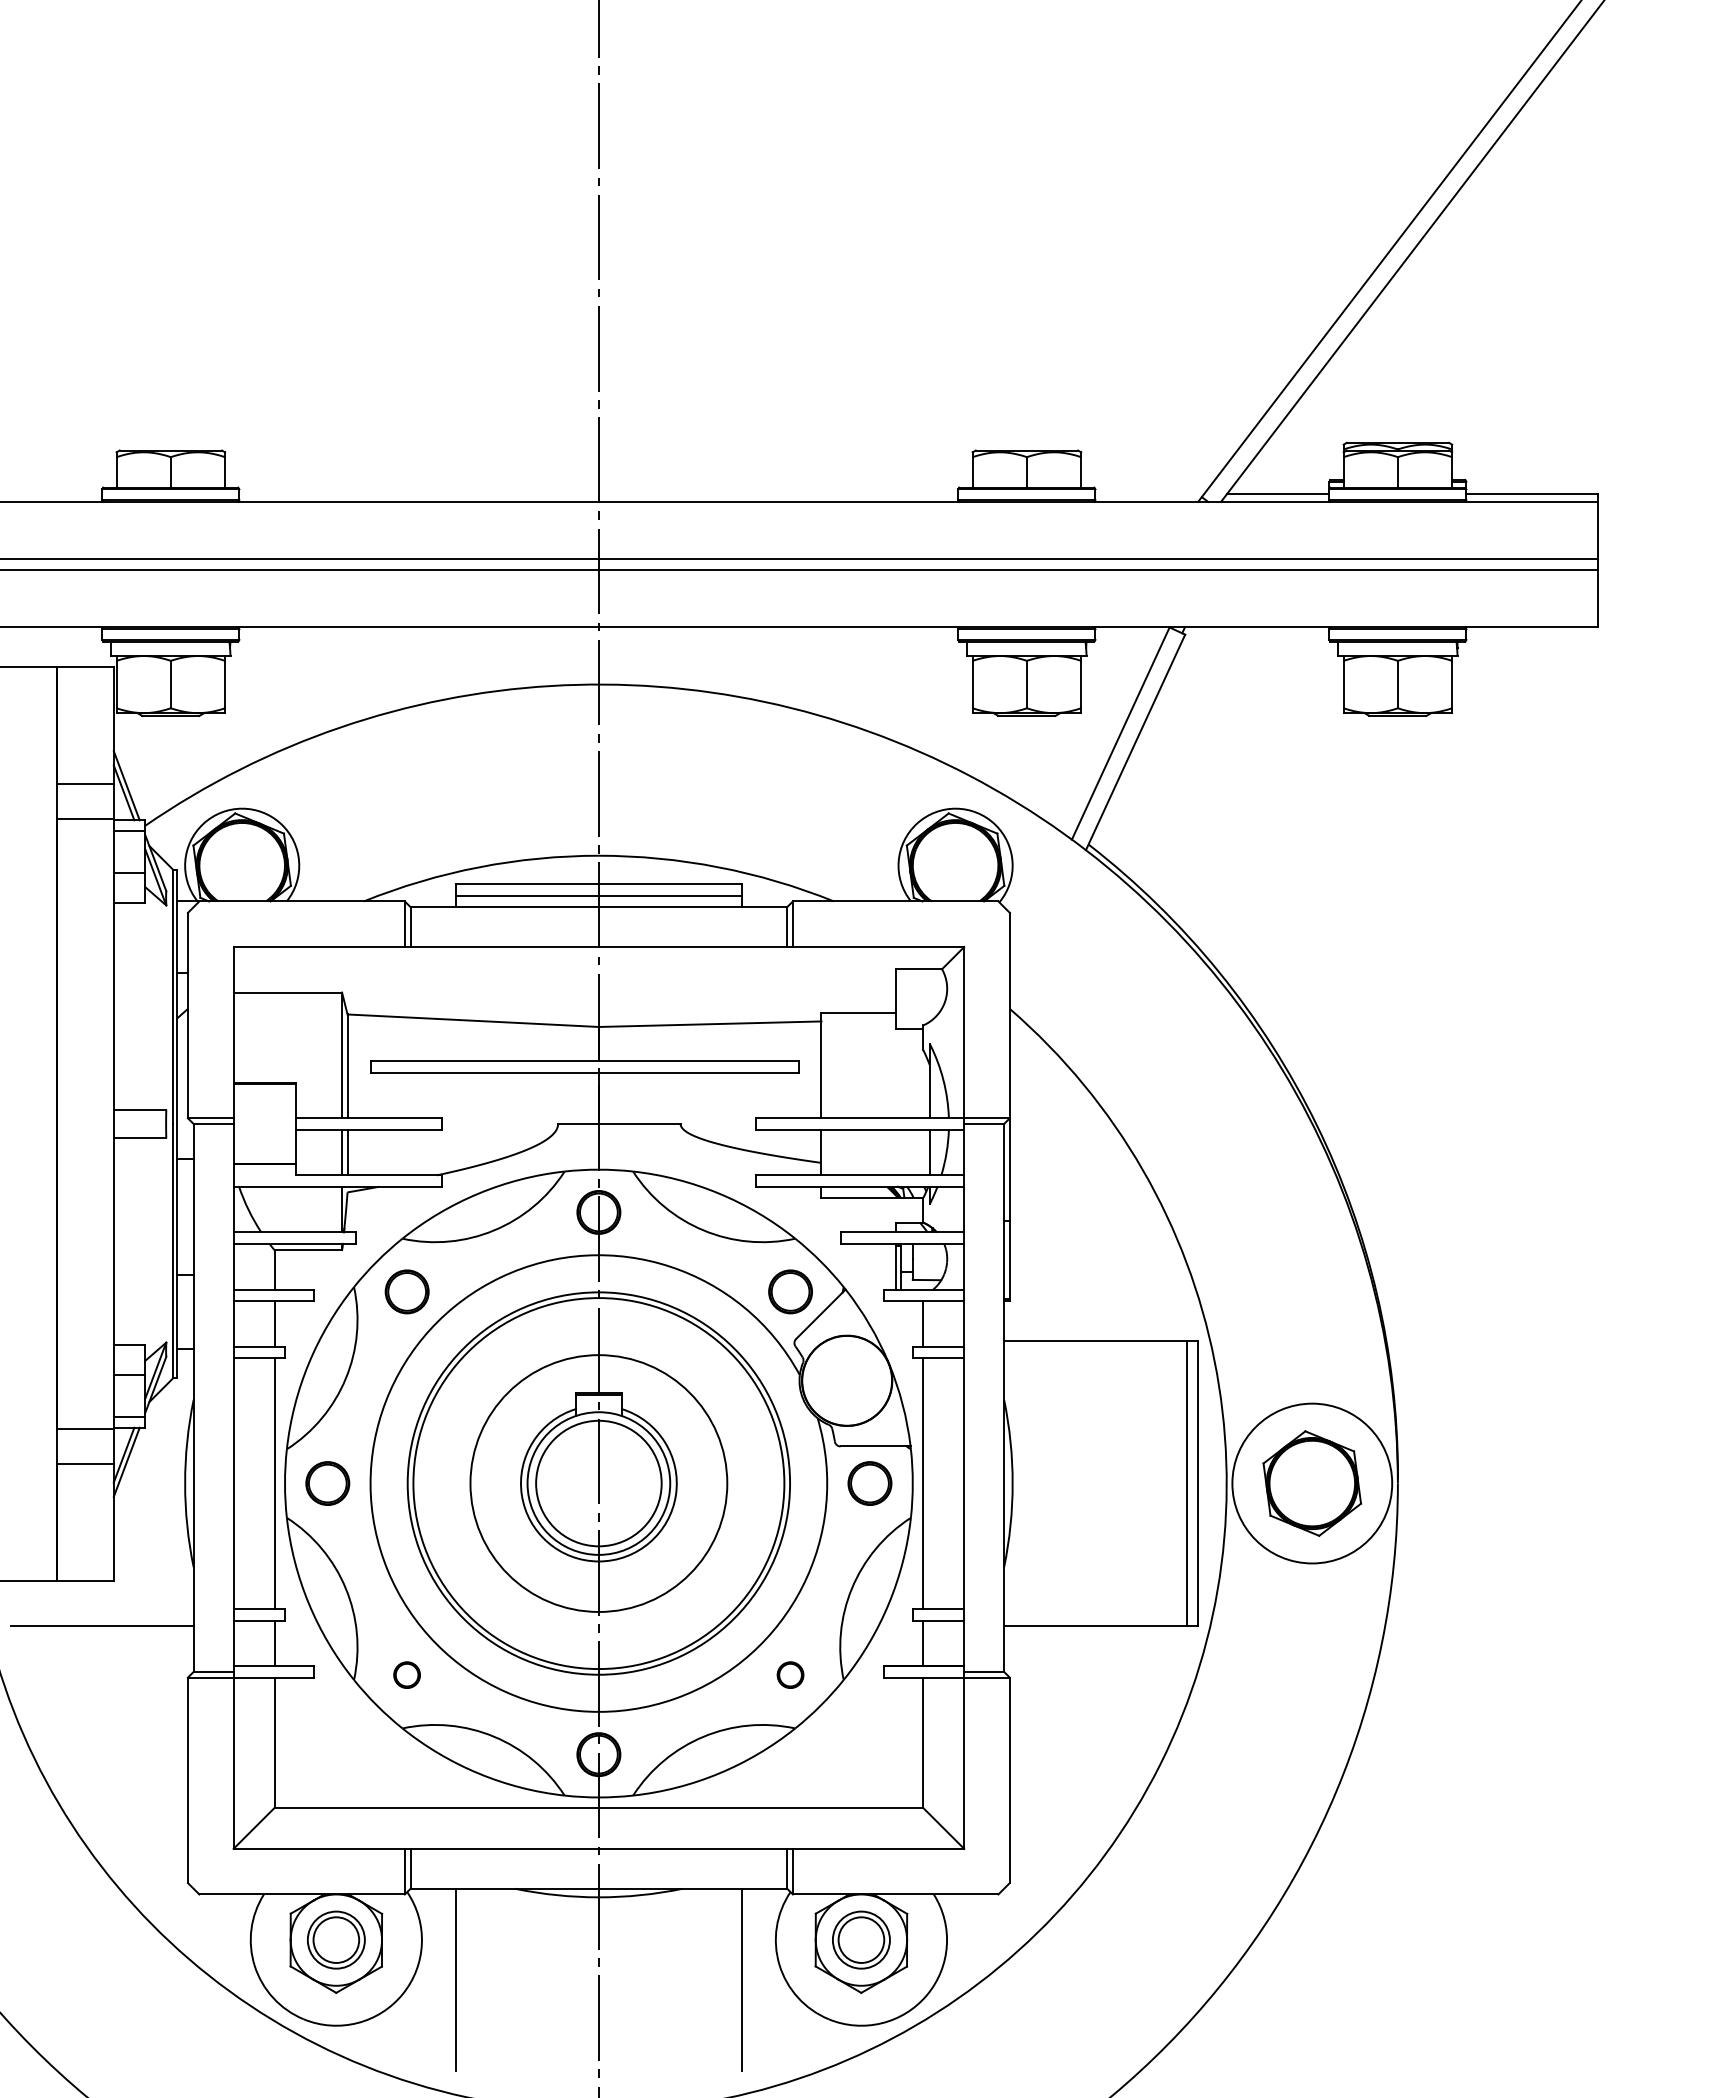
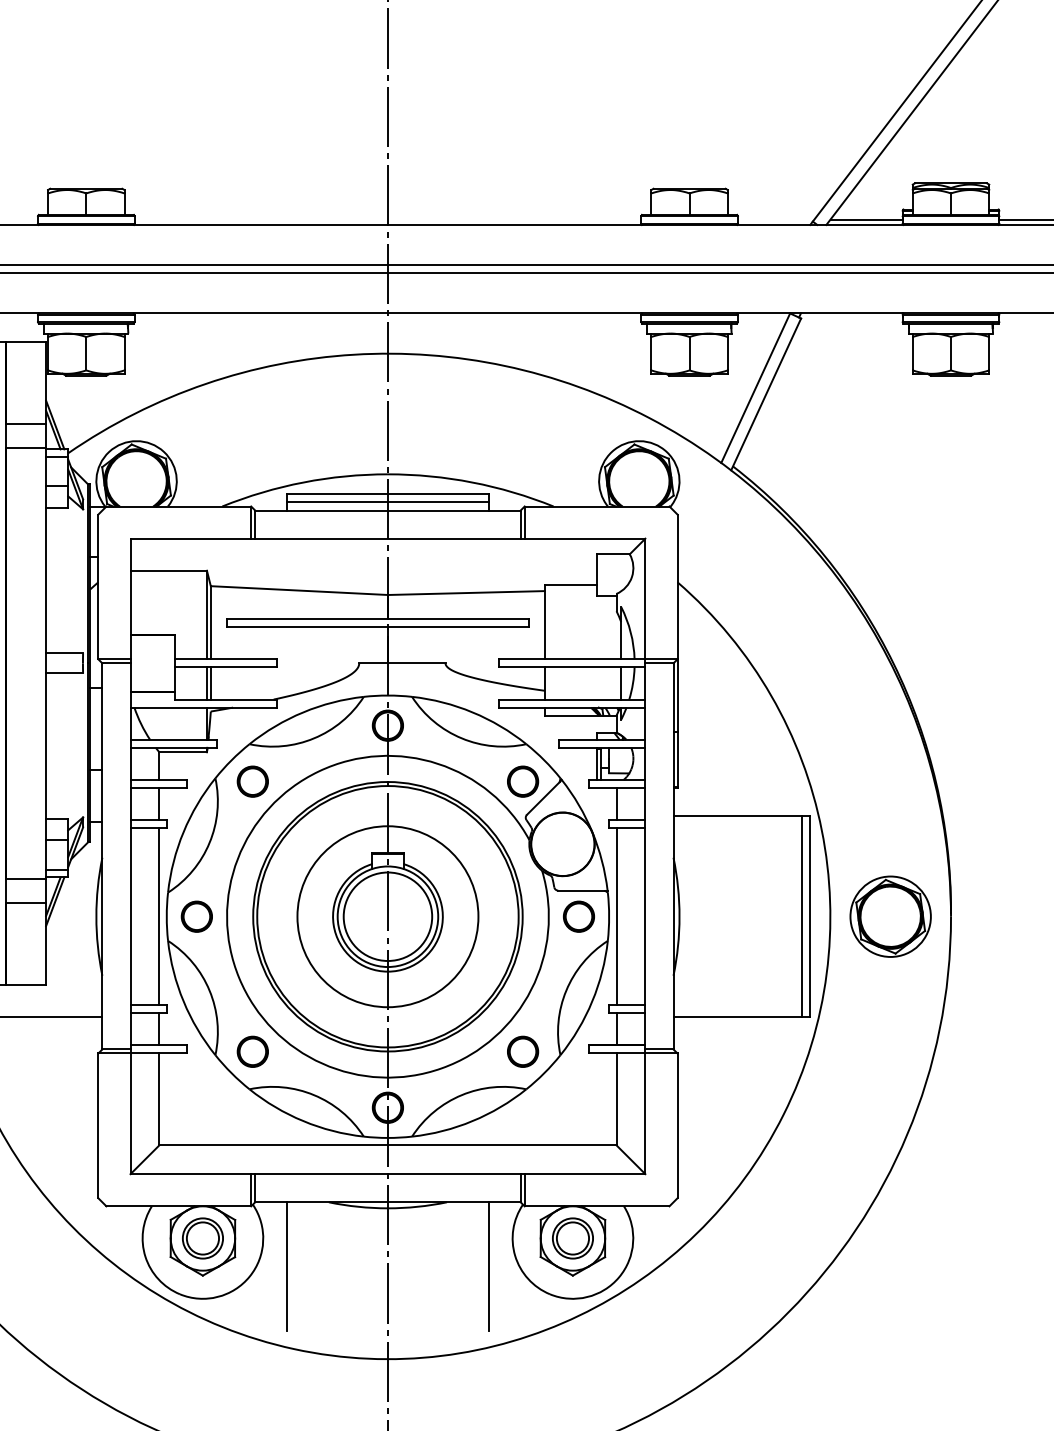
circle: (1312, 1483) -> (890, 916), size x0.71
part: (406, 1674) -> (252, 1051), size x1.67
part: (790, 1674) -> (522, 1051), size x1.67

